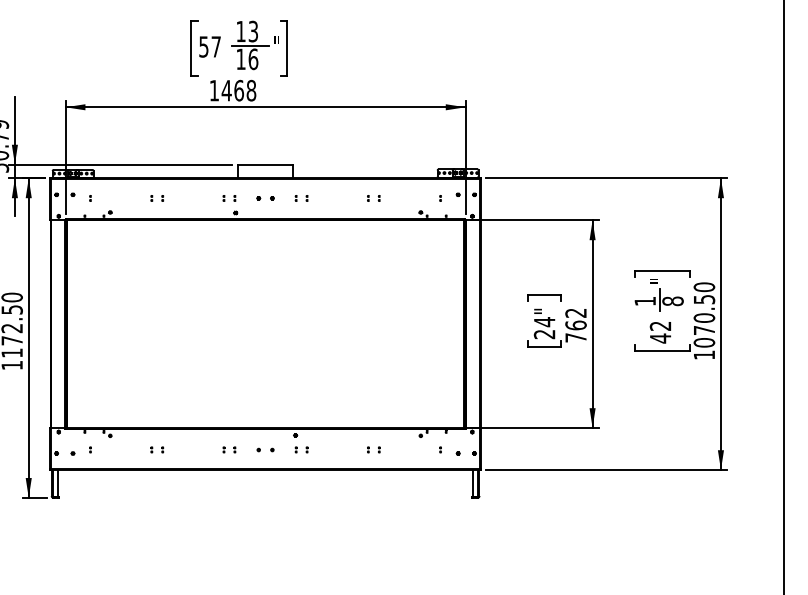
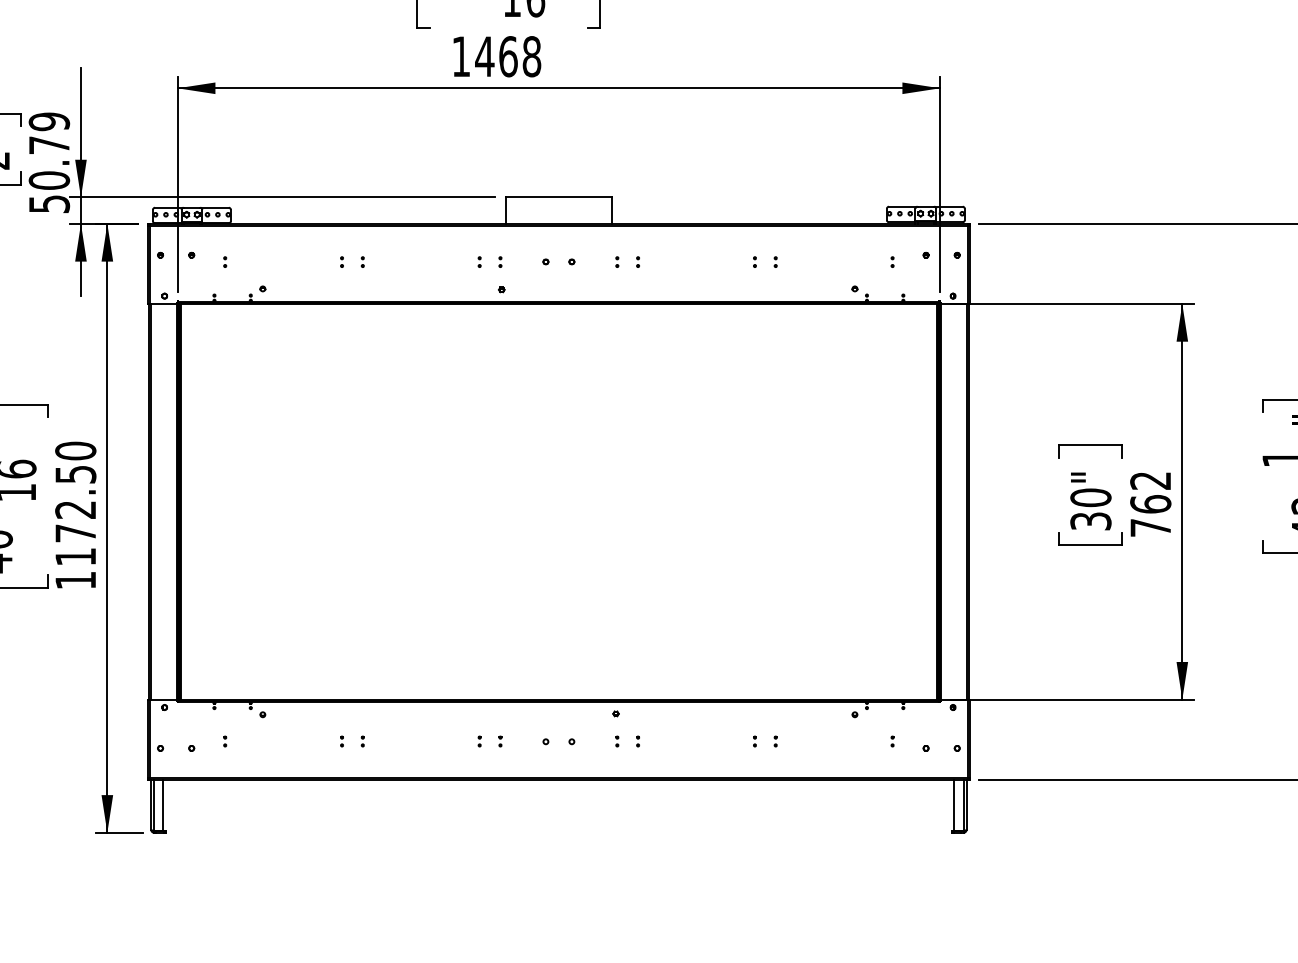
text: (544, 328) -> (1090, 510), 24" -> 30"

